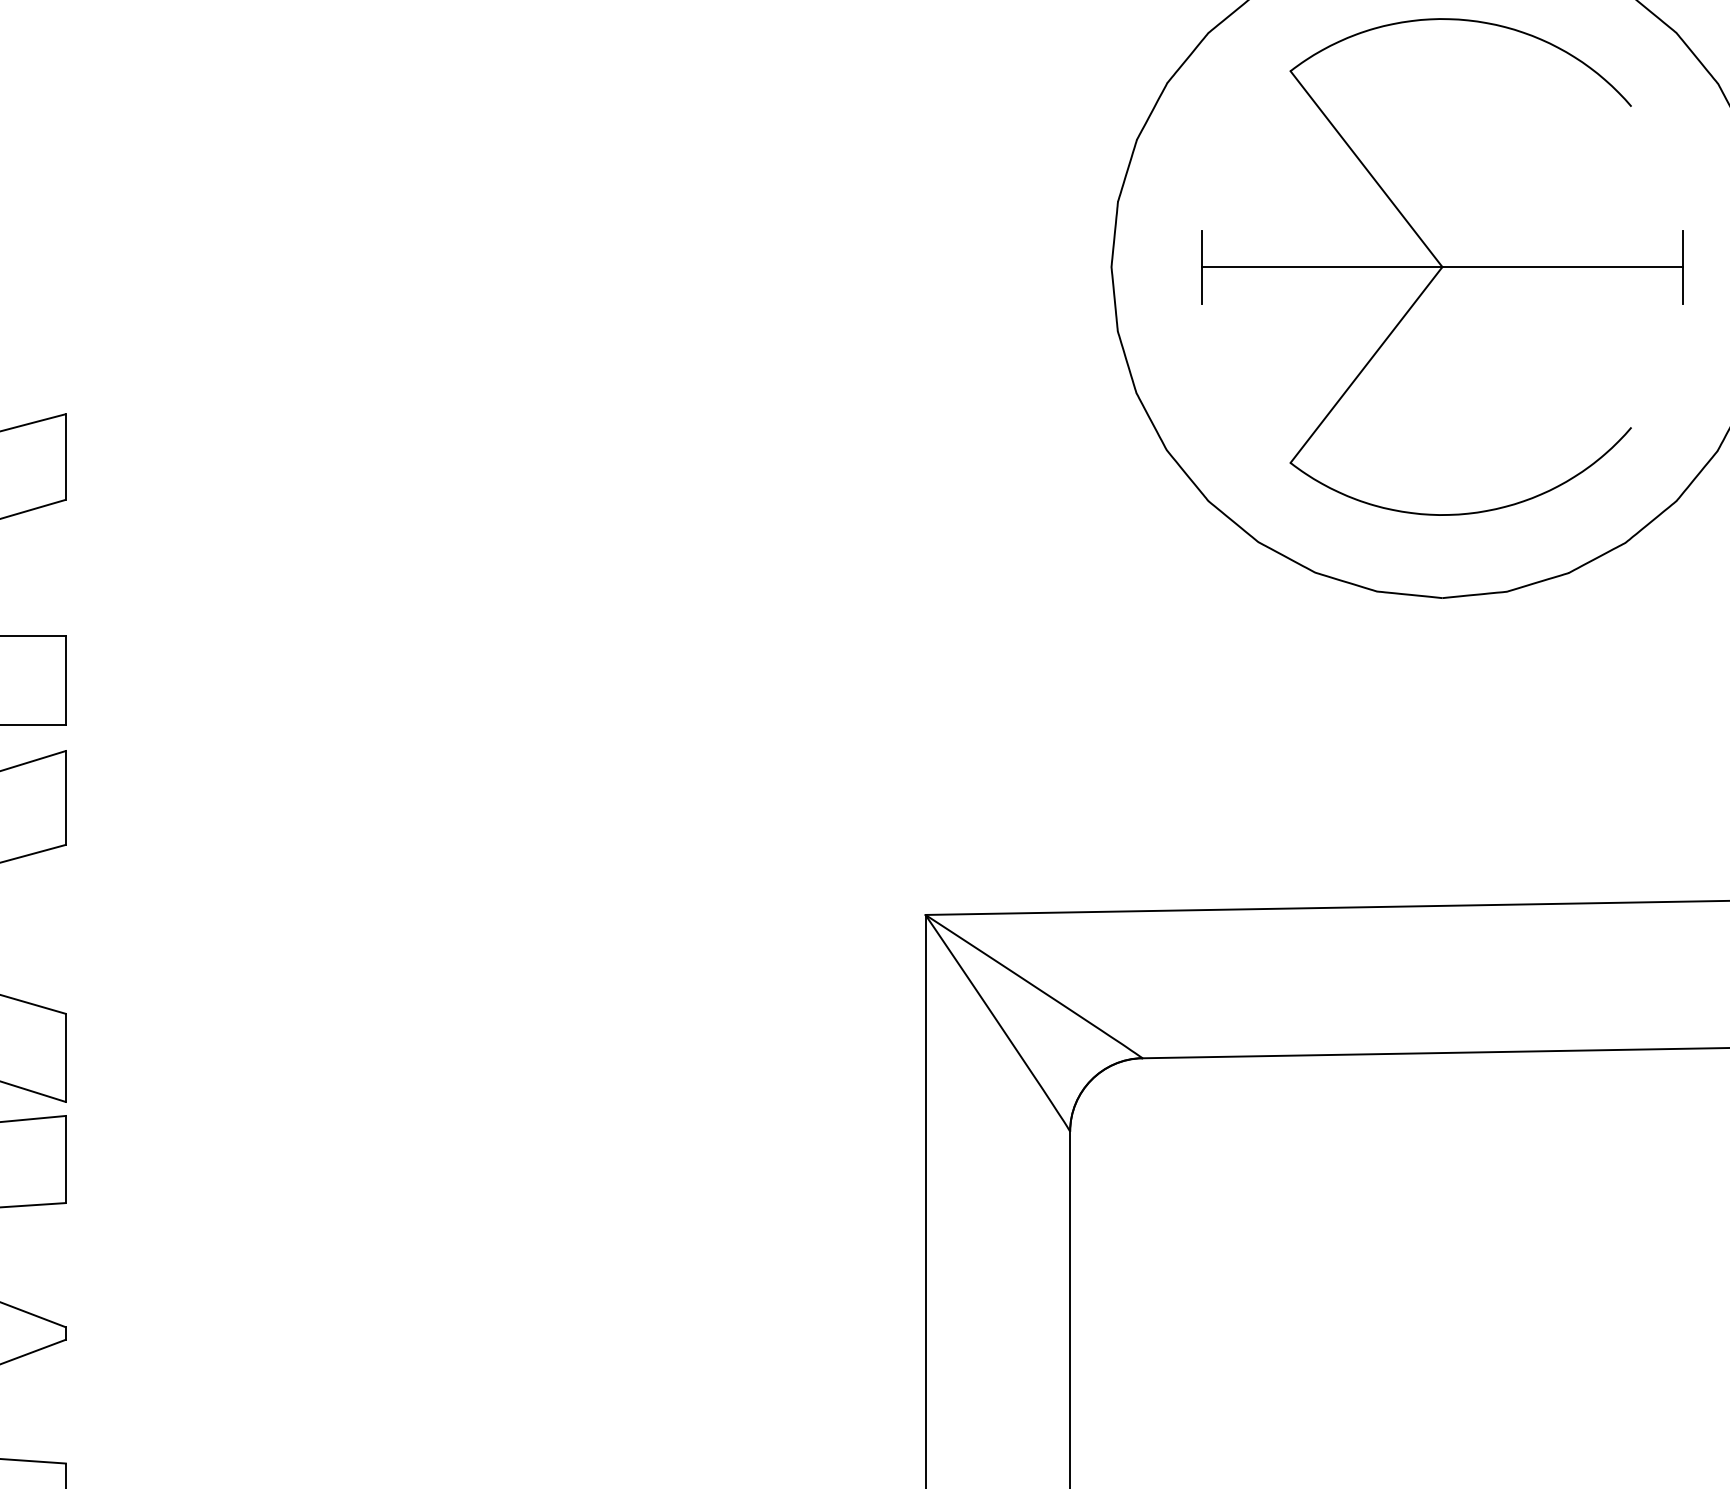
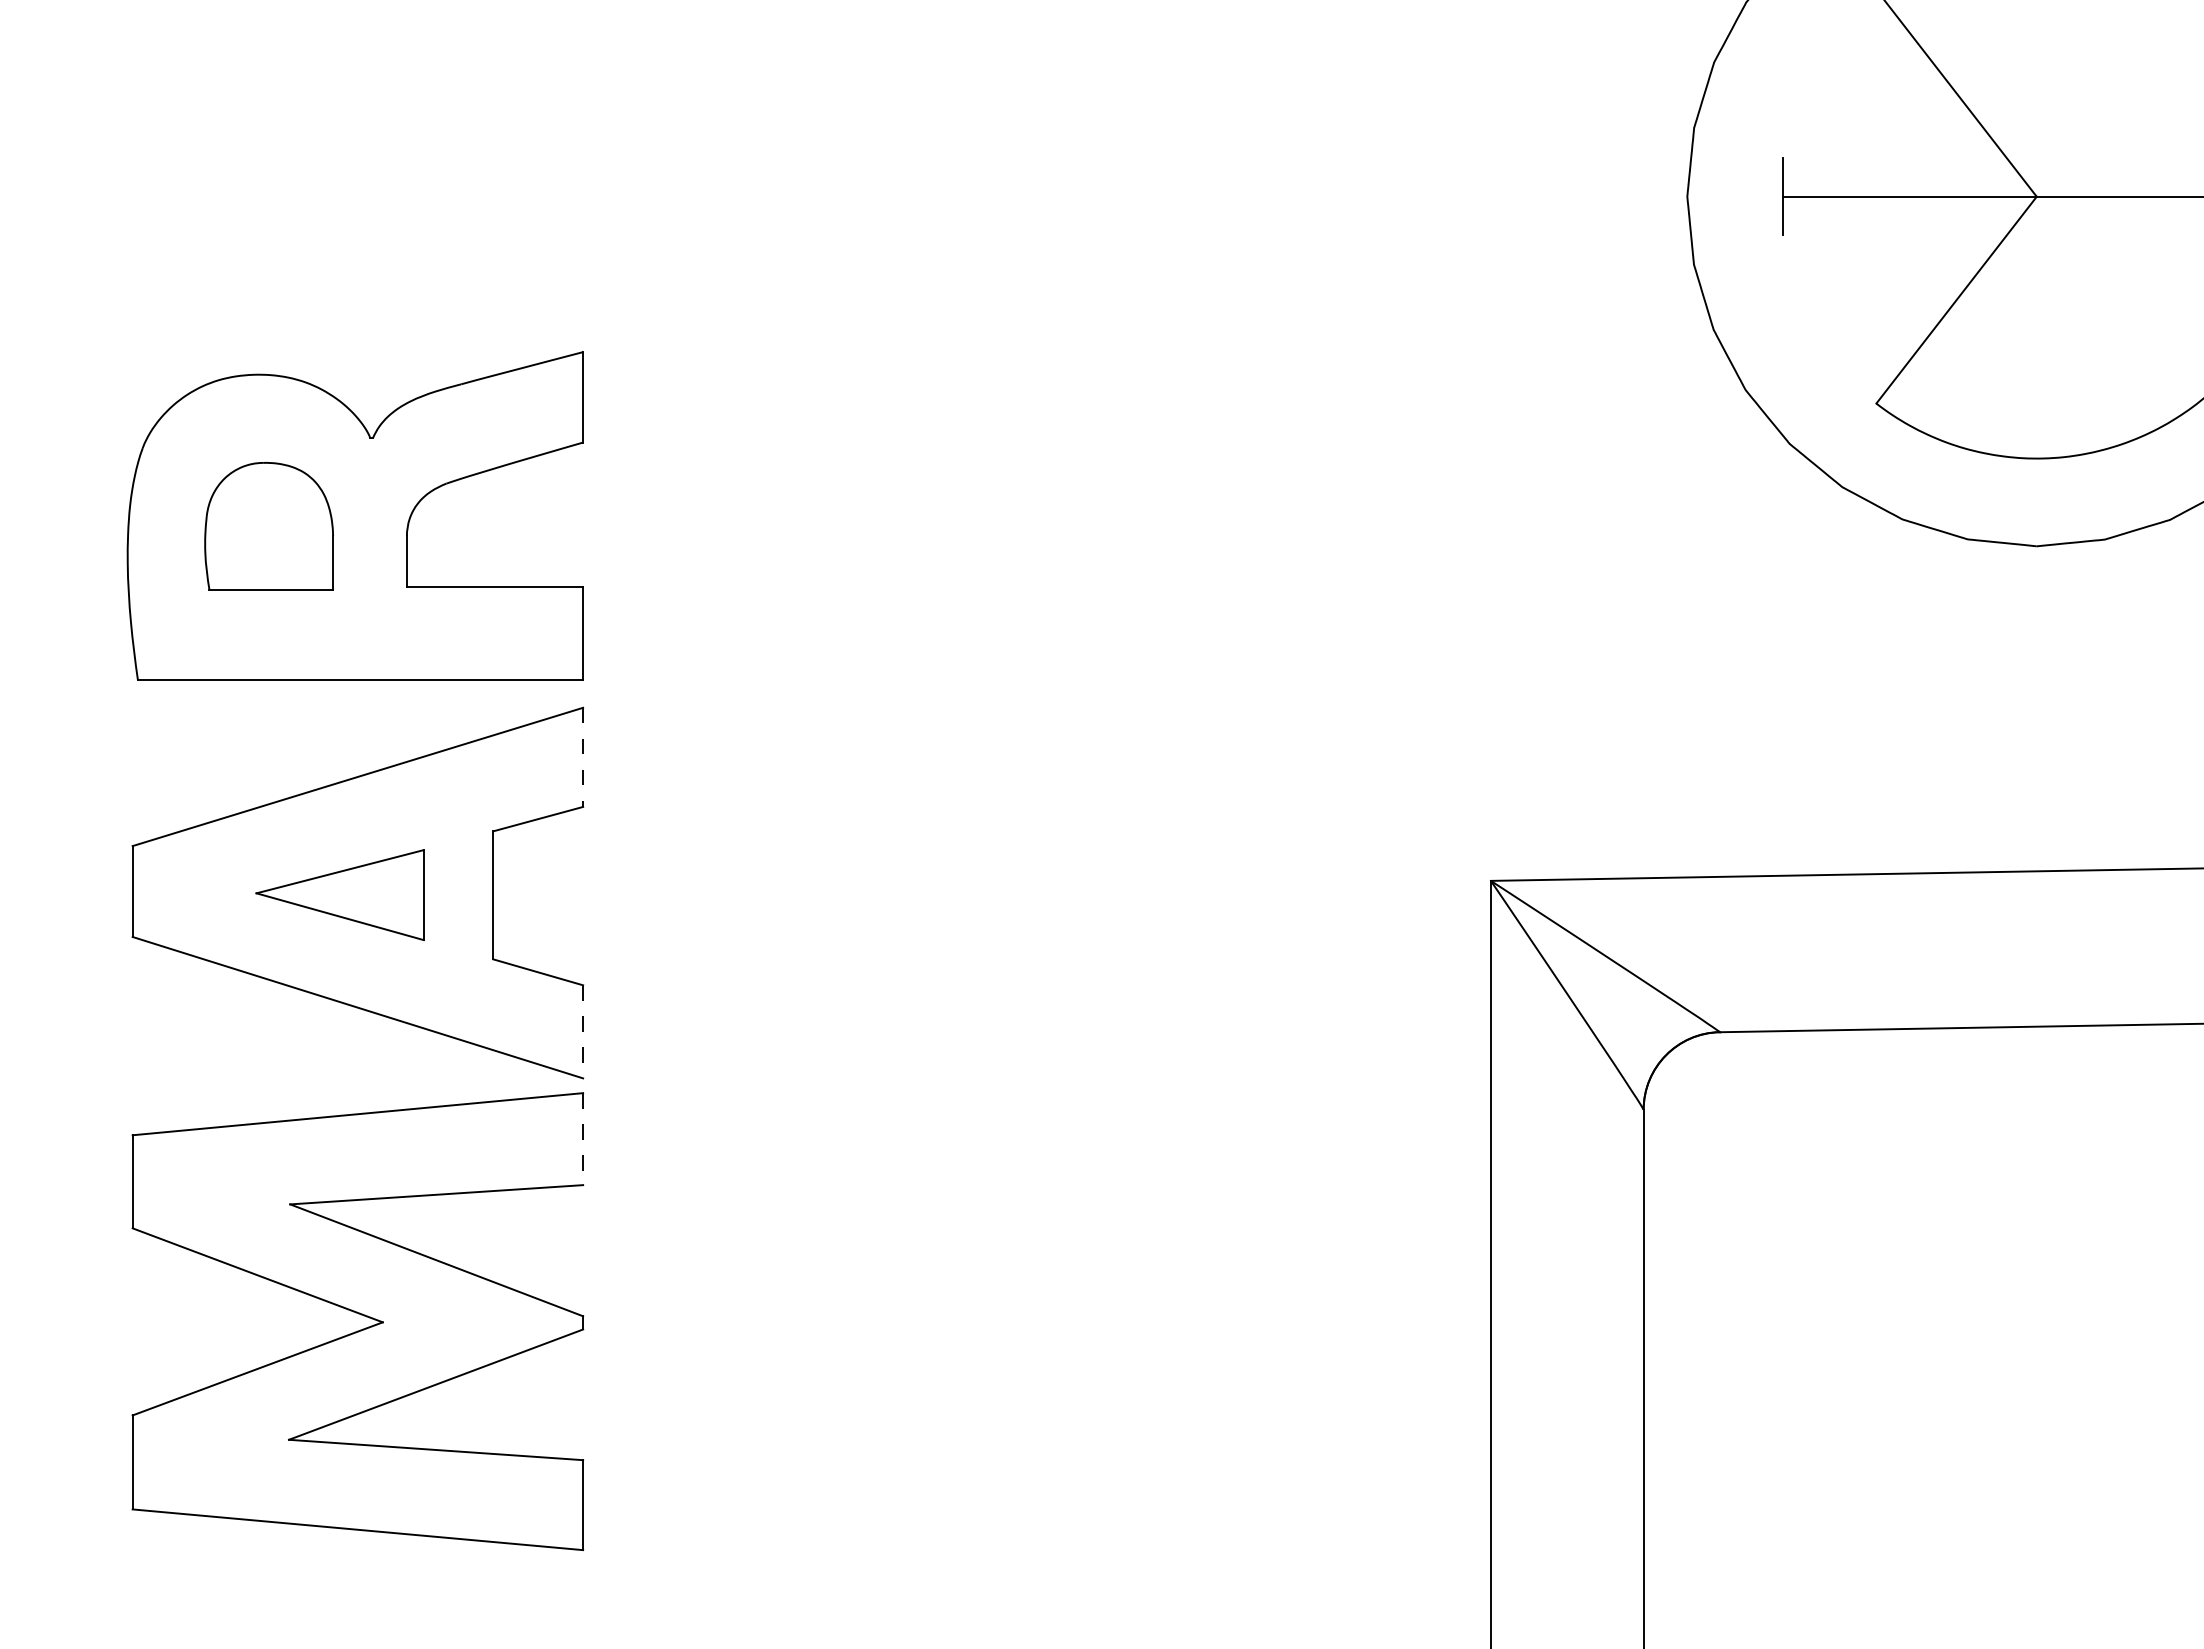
line: (66, 798) -> (583, 757), solid -> dashed
line: (66, 1057) -> (583, 1031), solid -> dashed
line: (66, 1159) -> (583, 1139), solid -> dashed

